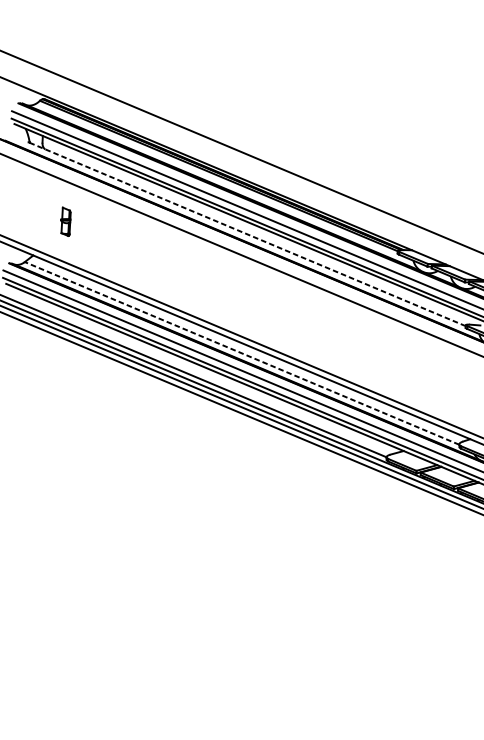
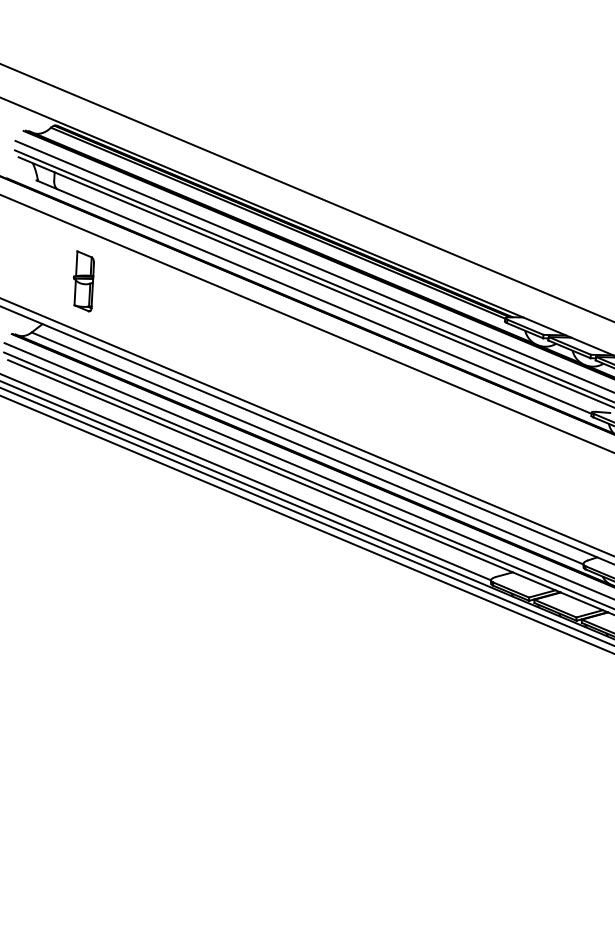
part: (65, 221) -> (83, 281), size x1.67
line: (247, 234) -> (314, 297), dashed -> solid
line: (242, 353) -> (307, 448), dashed -> solid

